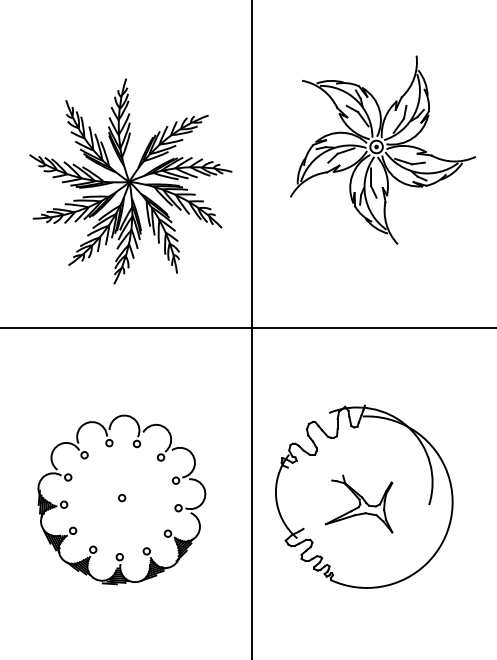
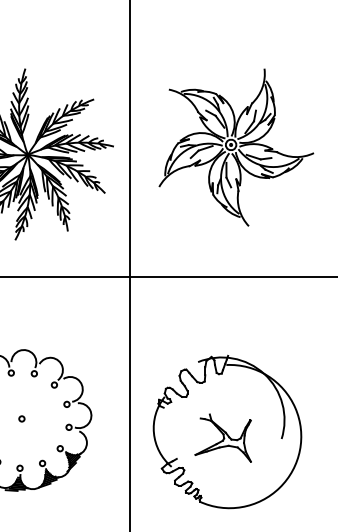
part: (382, 149) -> (236, 147), moved
part: (364, 496) -> (227, 431), moved

